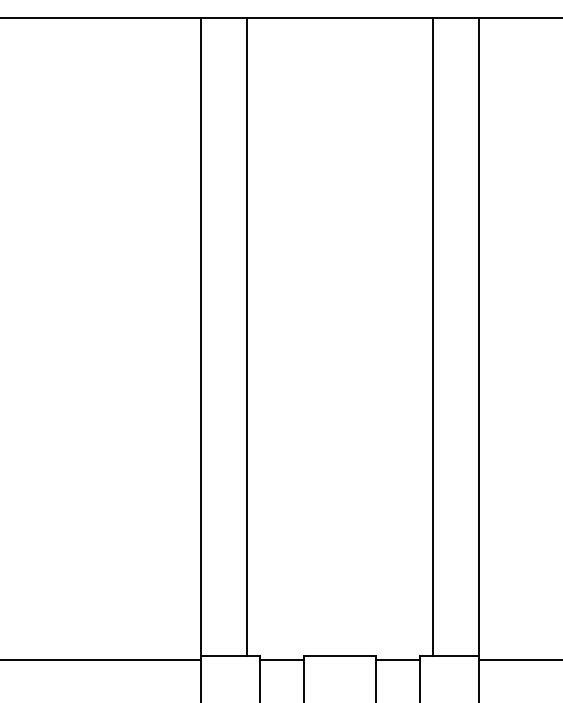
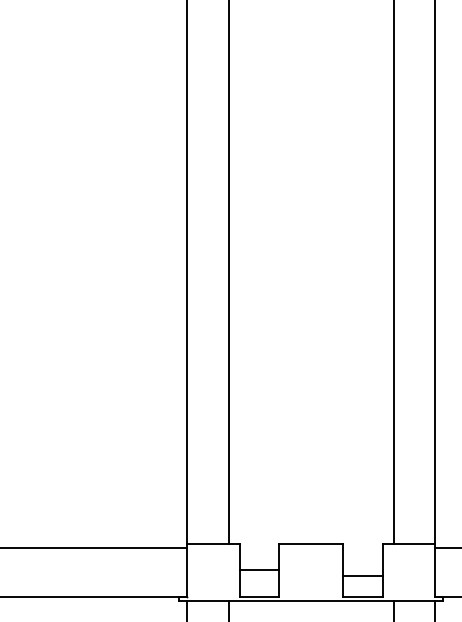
line: (281, 659) -> (259, 569), moved
line: (398, 659) -> (363, 576), moved

